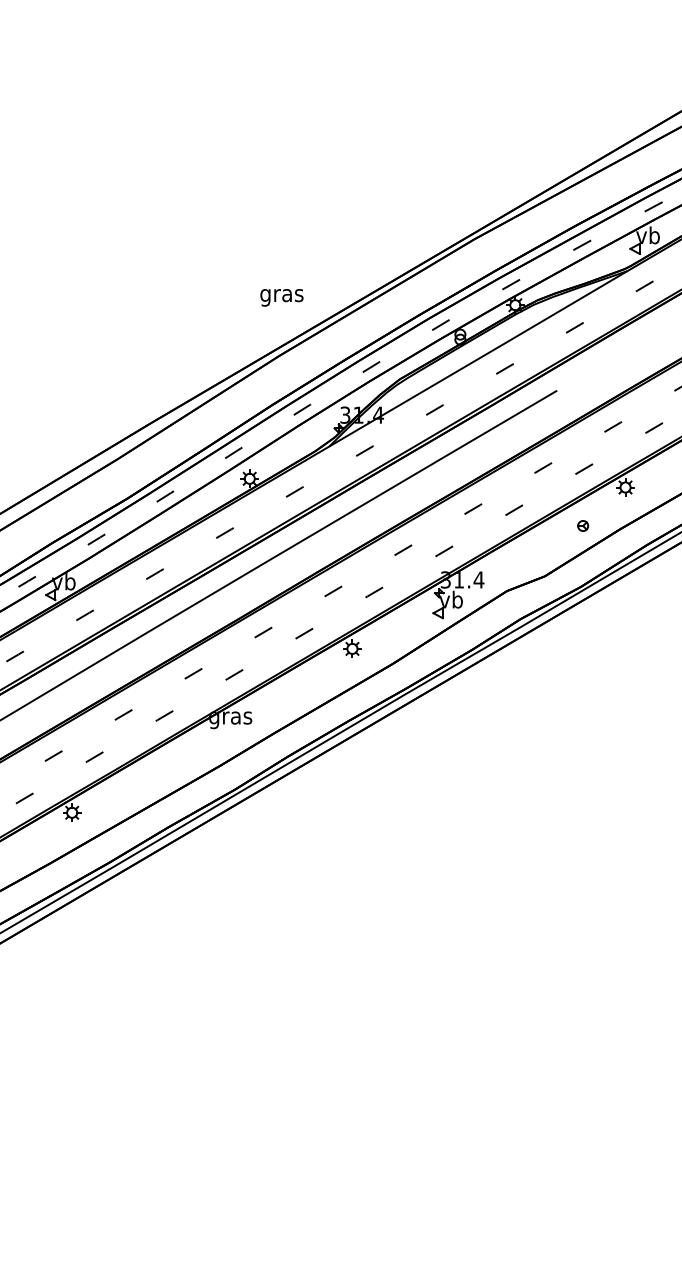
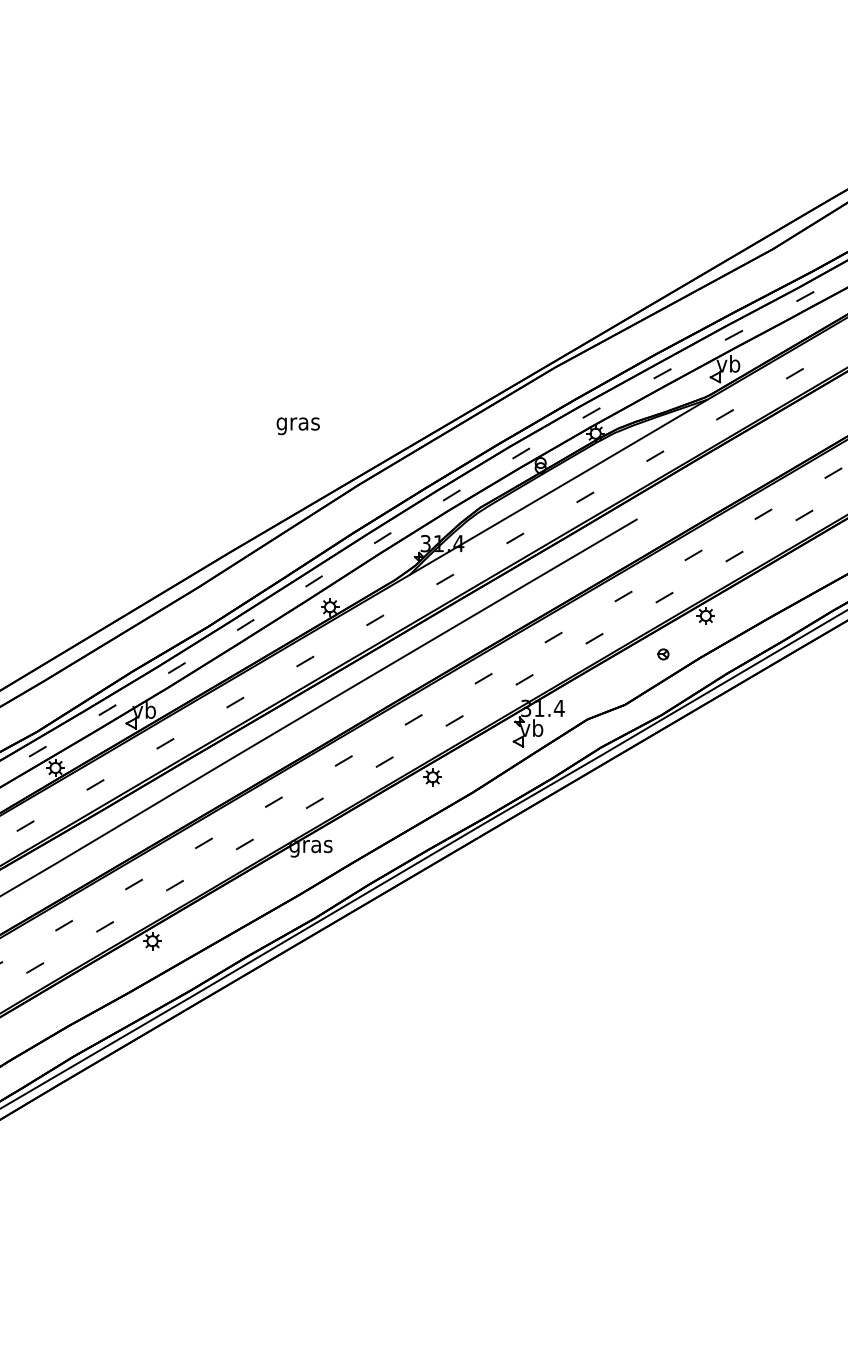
text: (281, 298) -> (297, 426), moved

